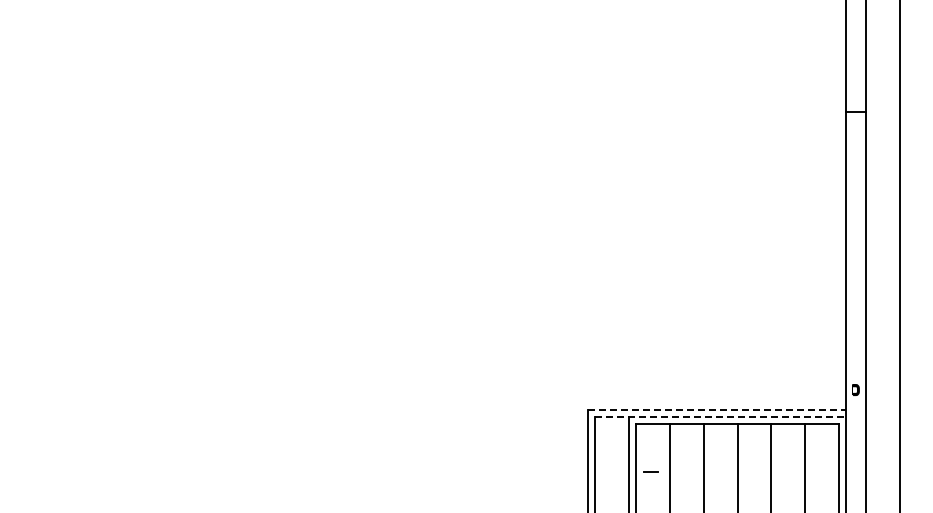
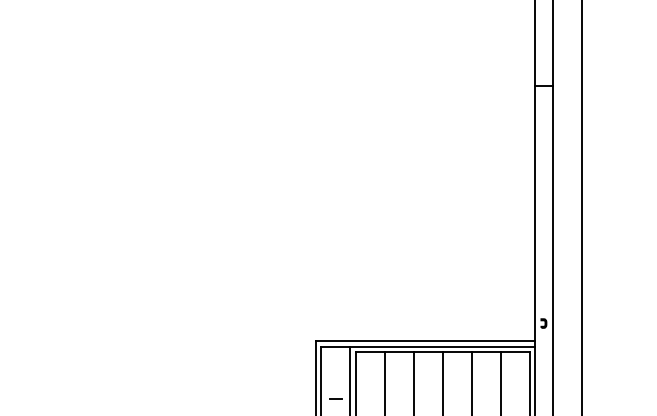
line: (717, 410) -> (425, 340), dashed -> solid
line: (721, 417) -> (429, 346), dashed -> solid
line: (650, 471) -> (335, 398), moved

